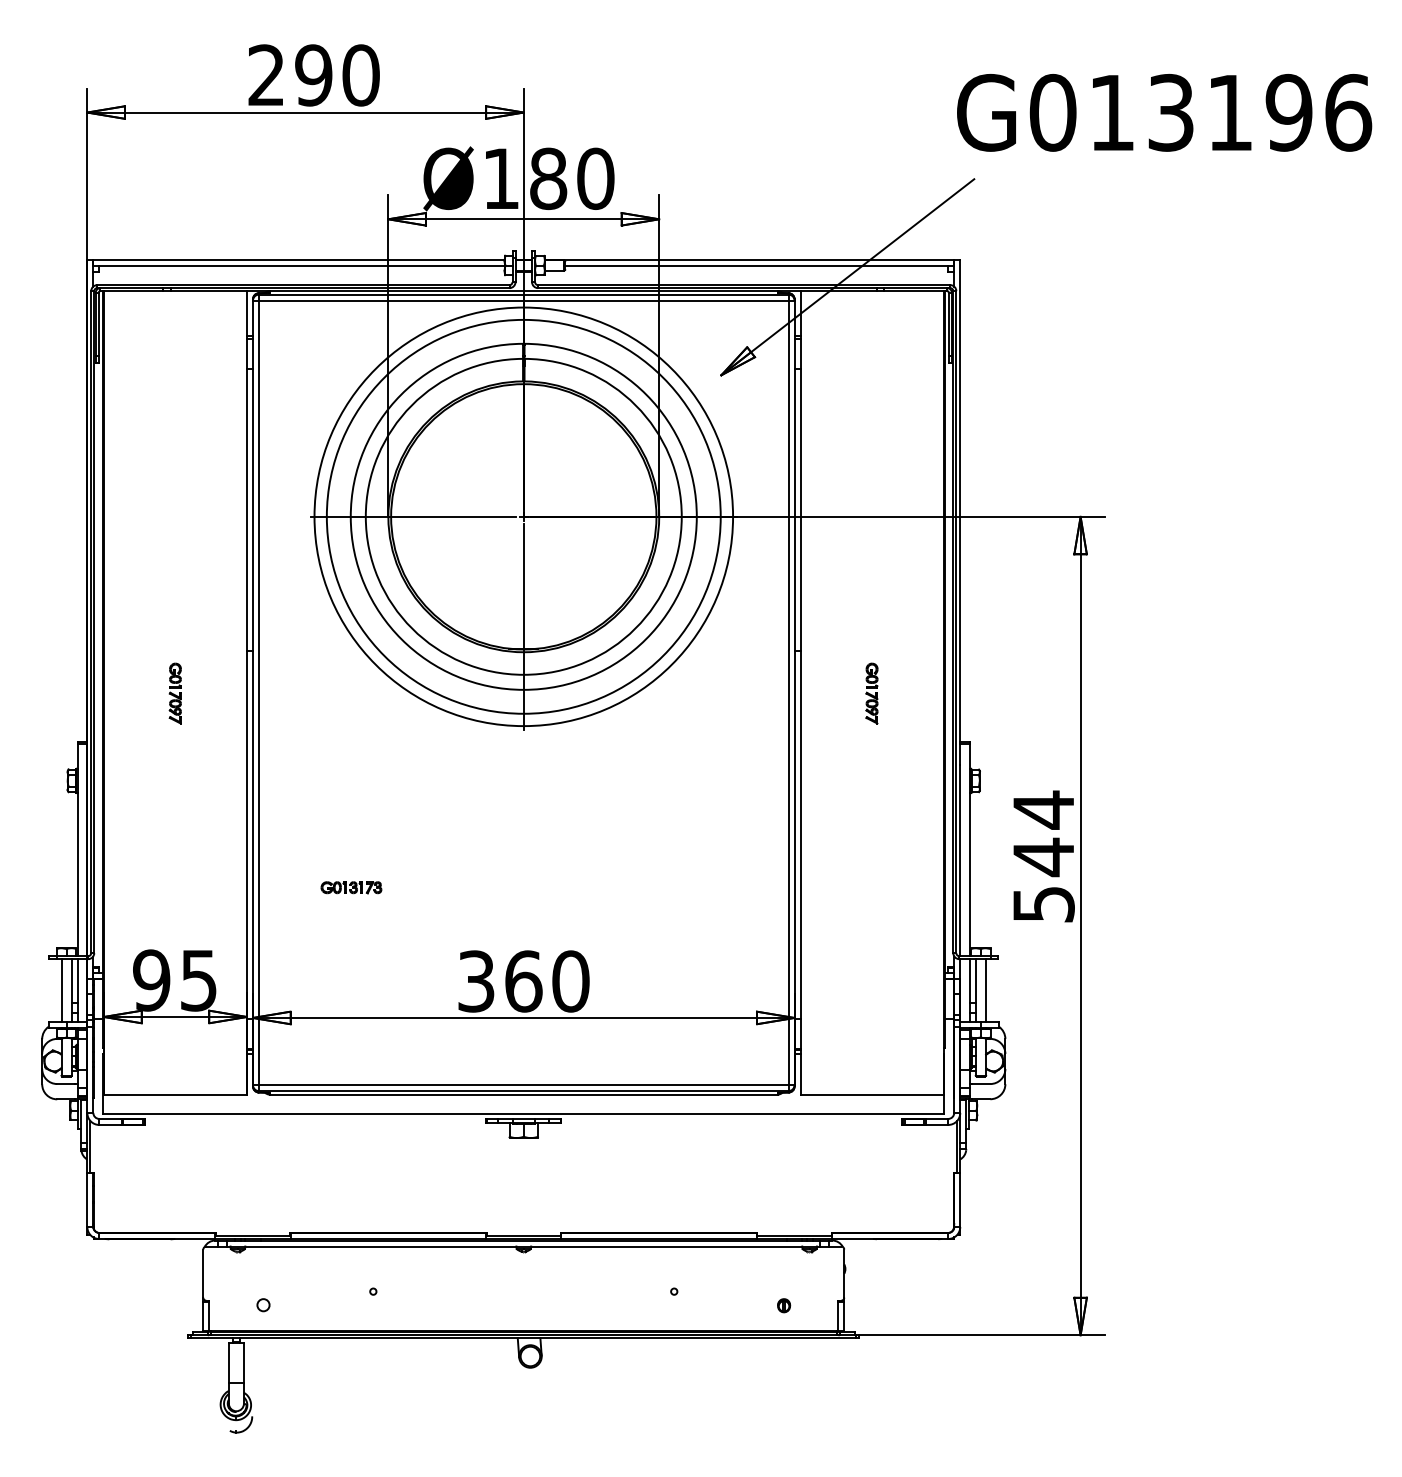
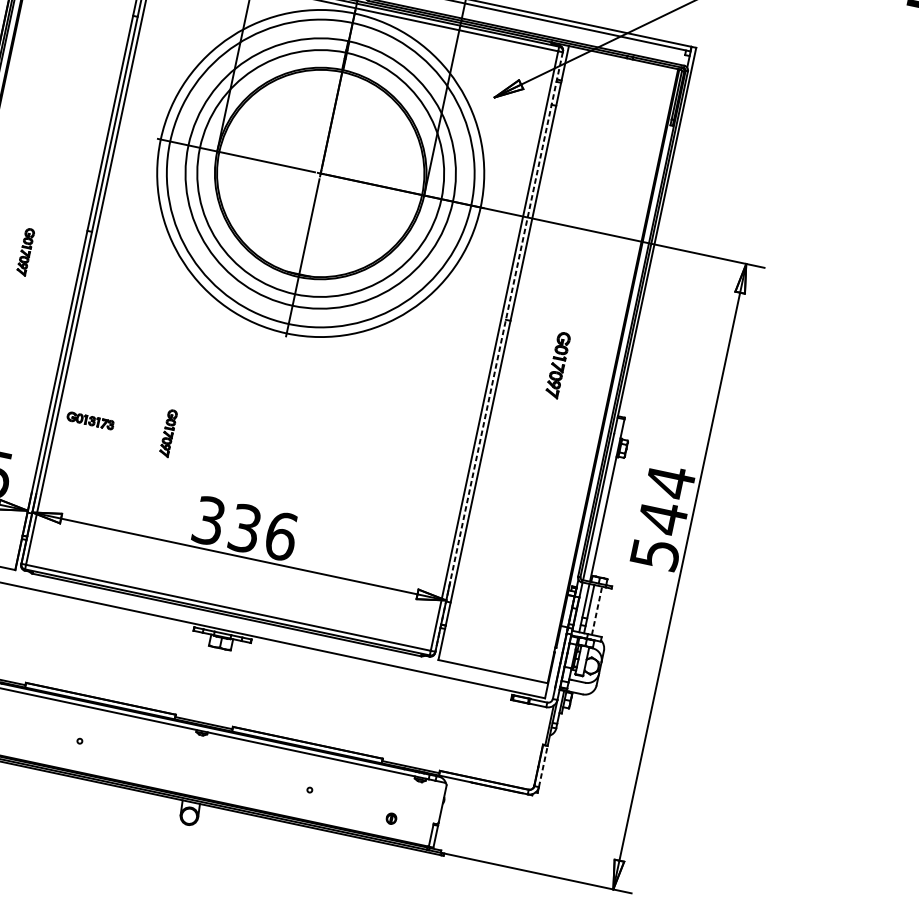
line: (794, 693) -> (498, 352), solid -> dashed
part: (871, 693) -> (557, 365), size x1.4
part: (401, 882) -> (167, 433), added
part: (351, 887) -> (90, 420), moved
text: (547, 981) -> (263, 532), 360 -> 336
line: (986, 990) -> (597, 610), solid -> dashed
line: (960, 1200) -> (543, 766), solid -> dashed

